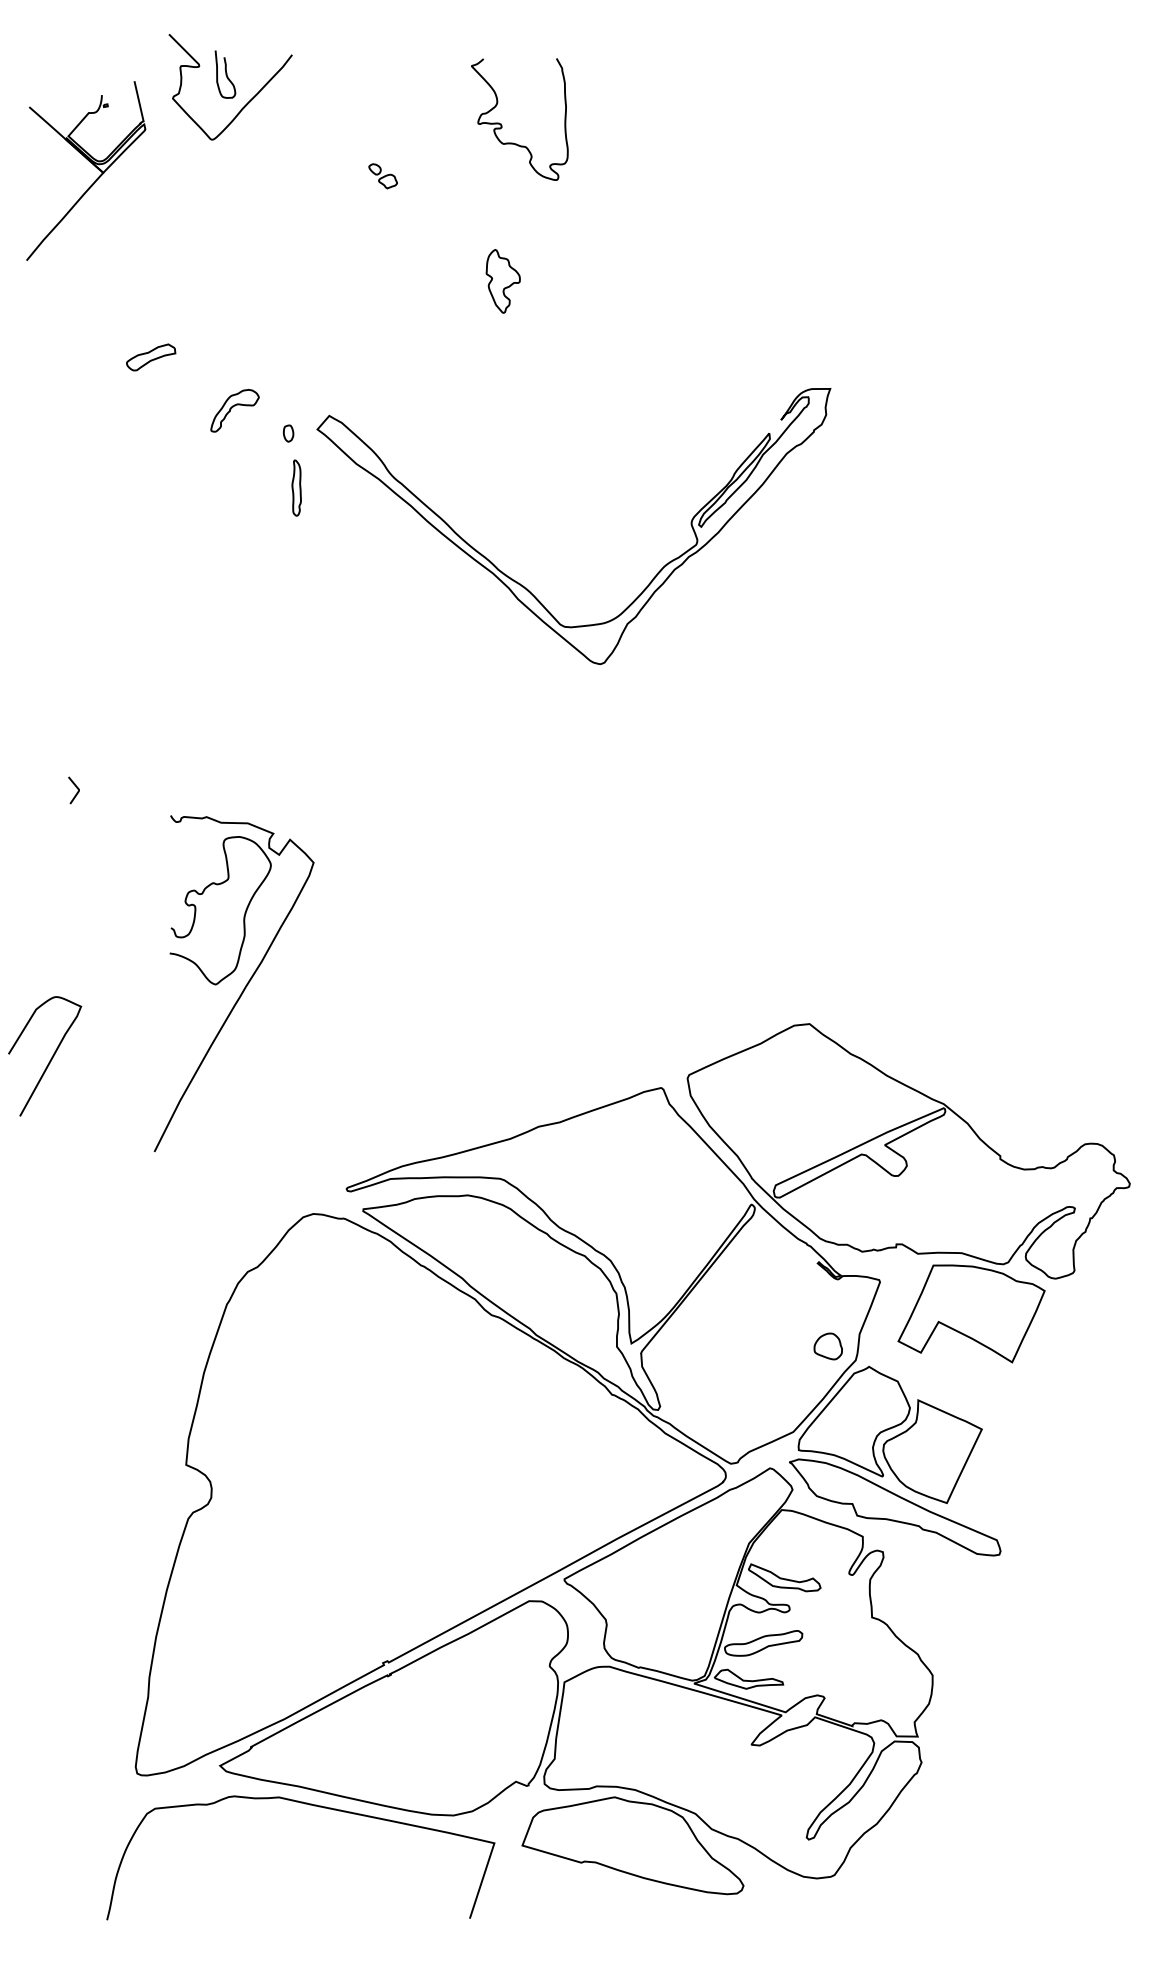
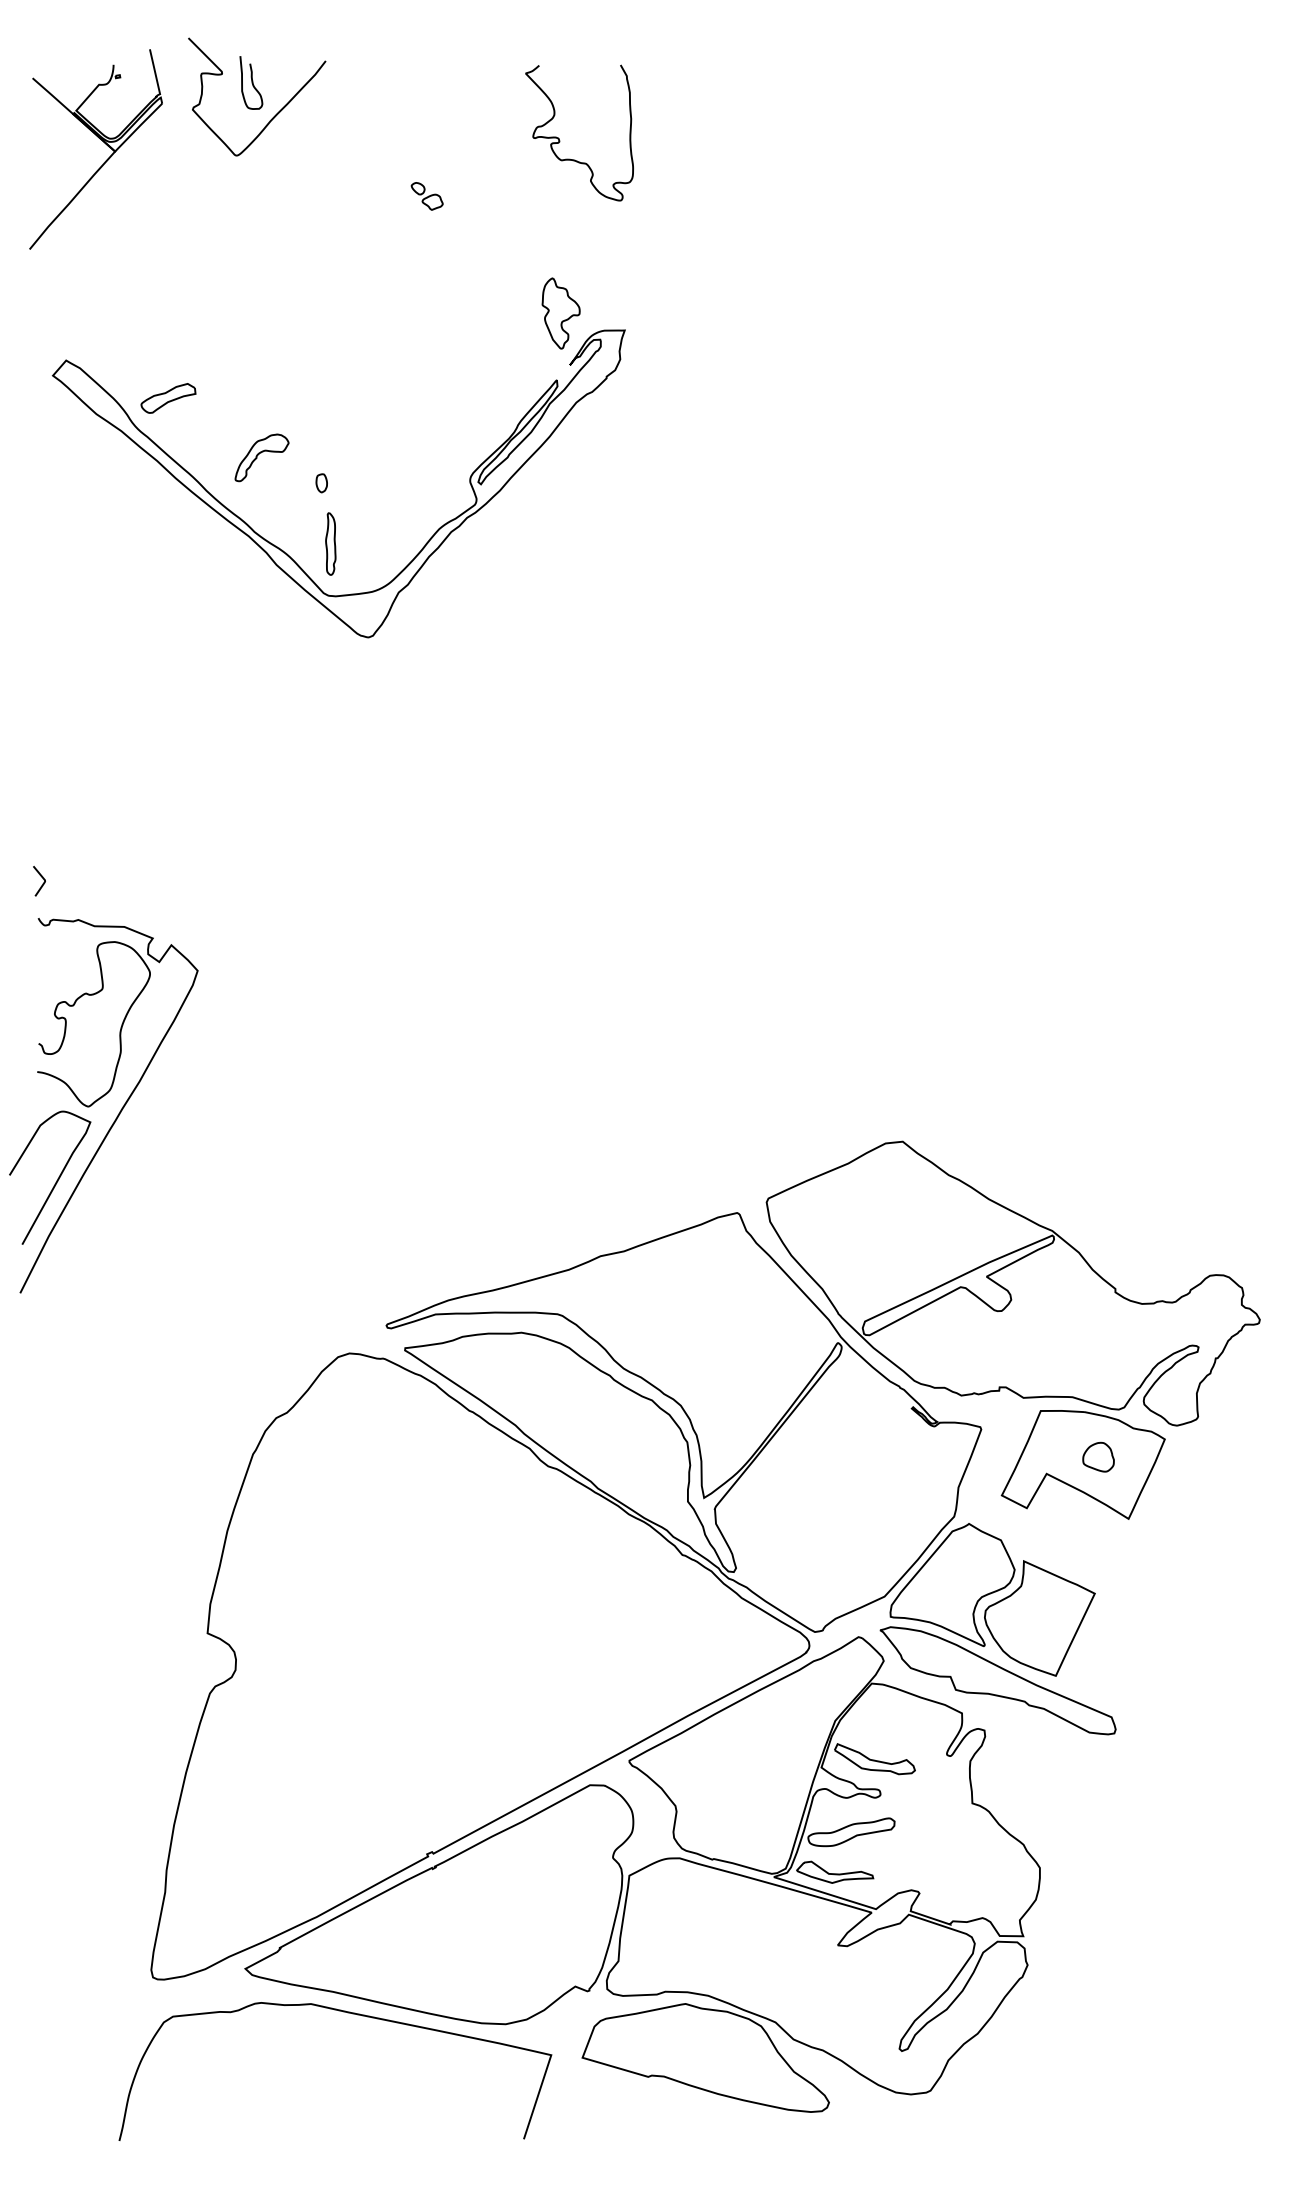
part: (91, 163) -> (102, 141), moved
part: (526, 588) -> (286, 552), moved
line: (76, 792) -> (42, 883), moved
part: (230, 975) -> (104, 1096), moved
part: (828, 1345) -> (1098, 1456), moved

